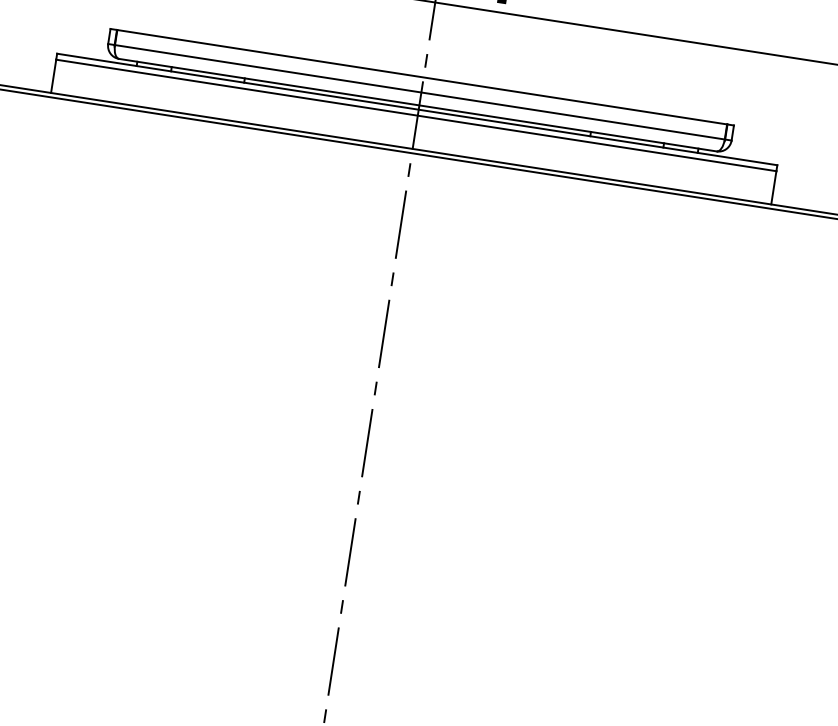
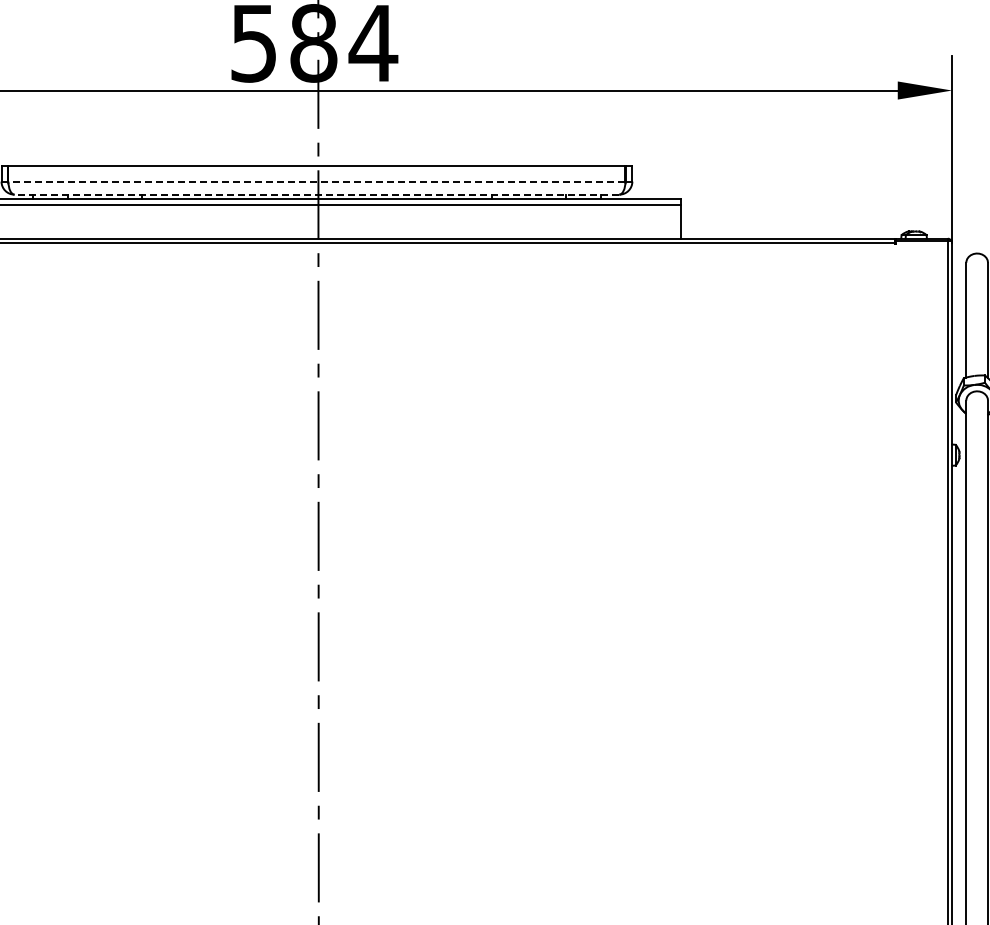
line: (419, 92) -> (316, 181), solid -> dashed
line: (417, 104) -> (316, 194), solid -> dashed

